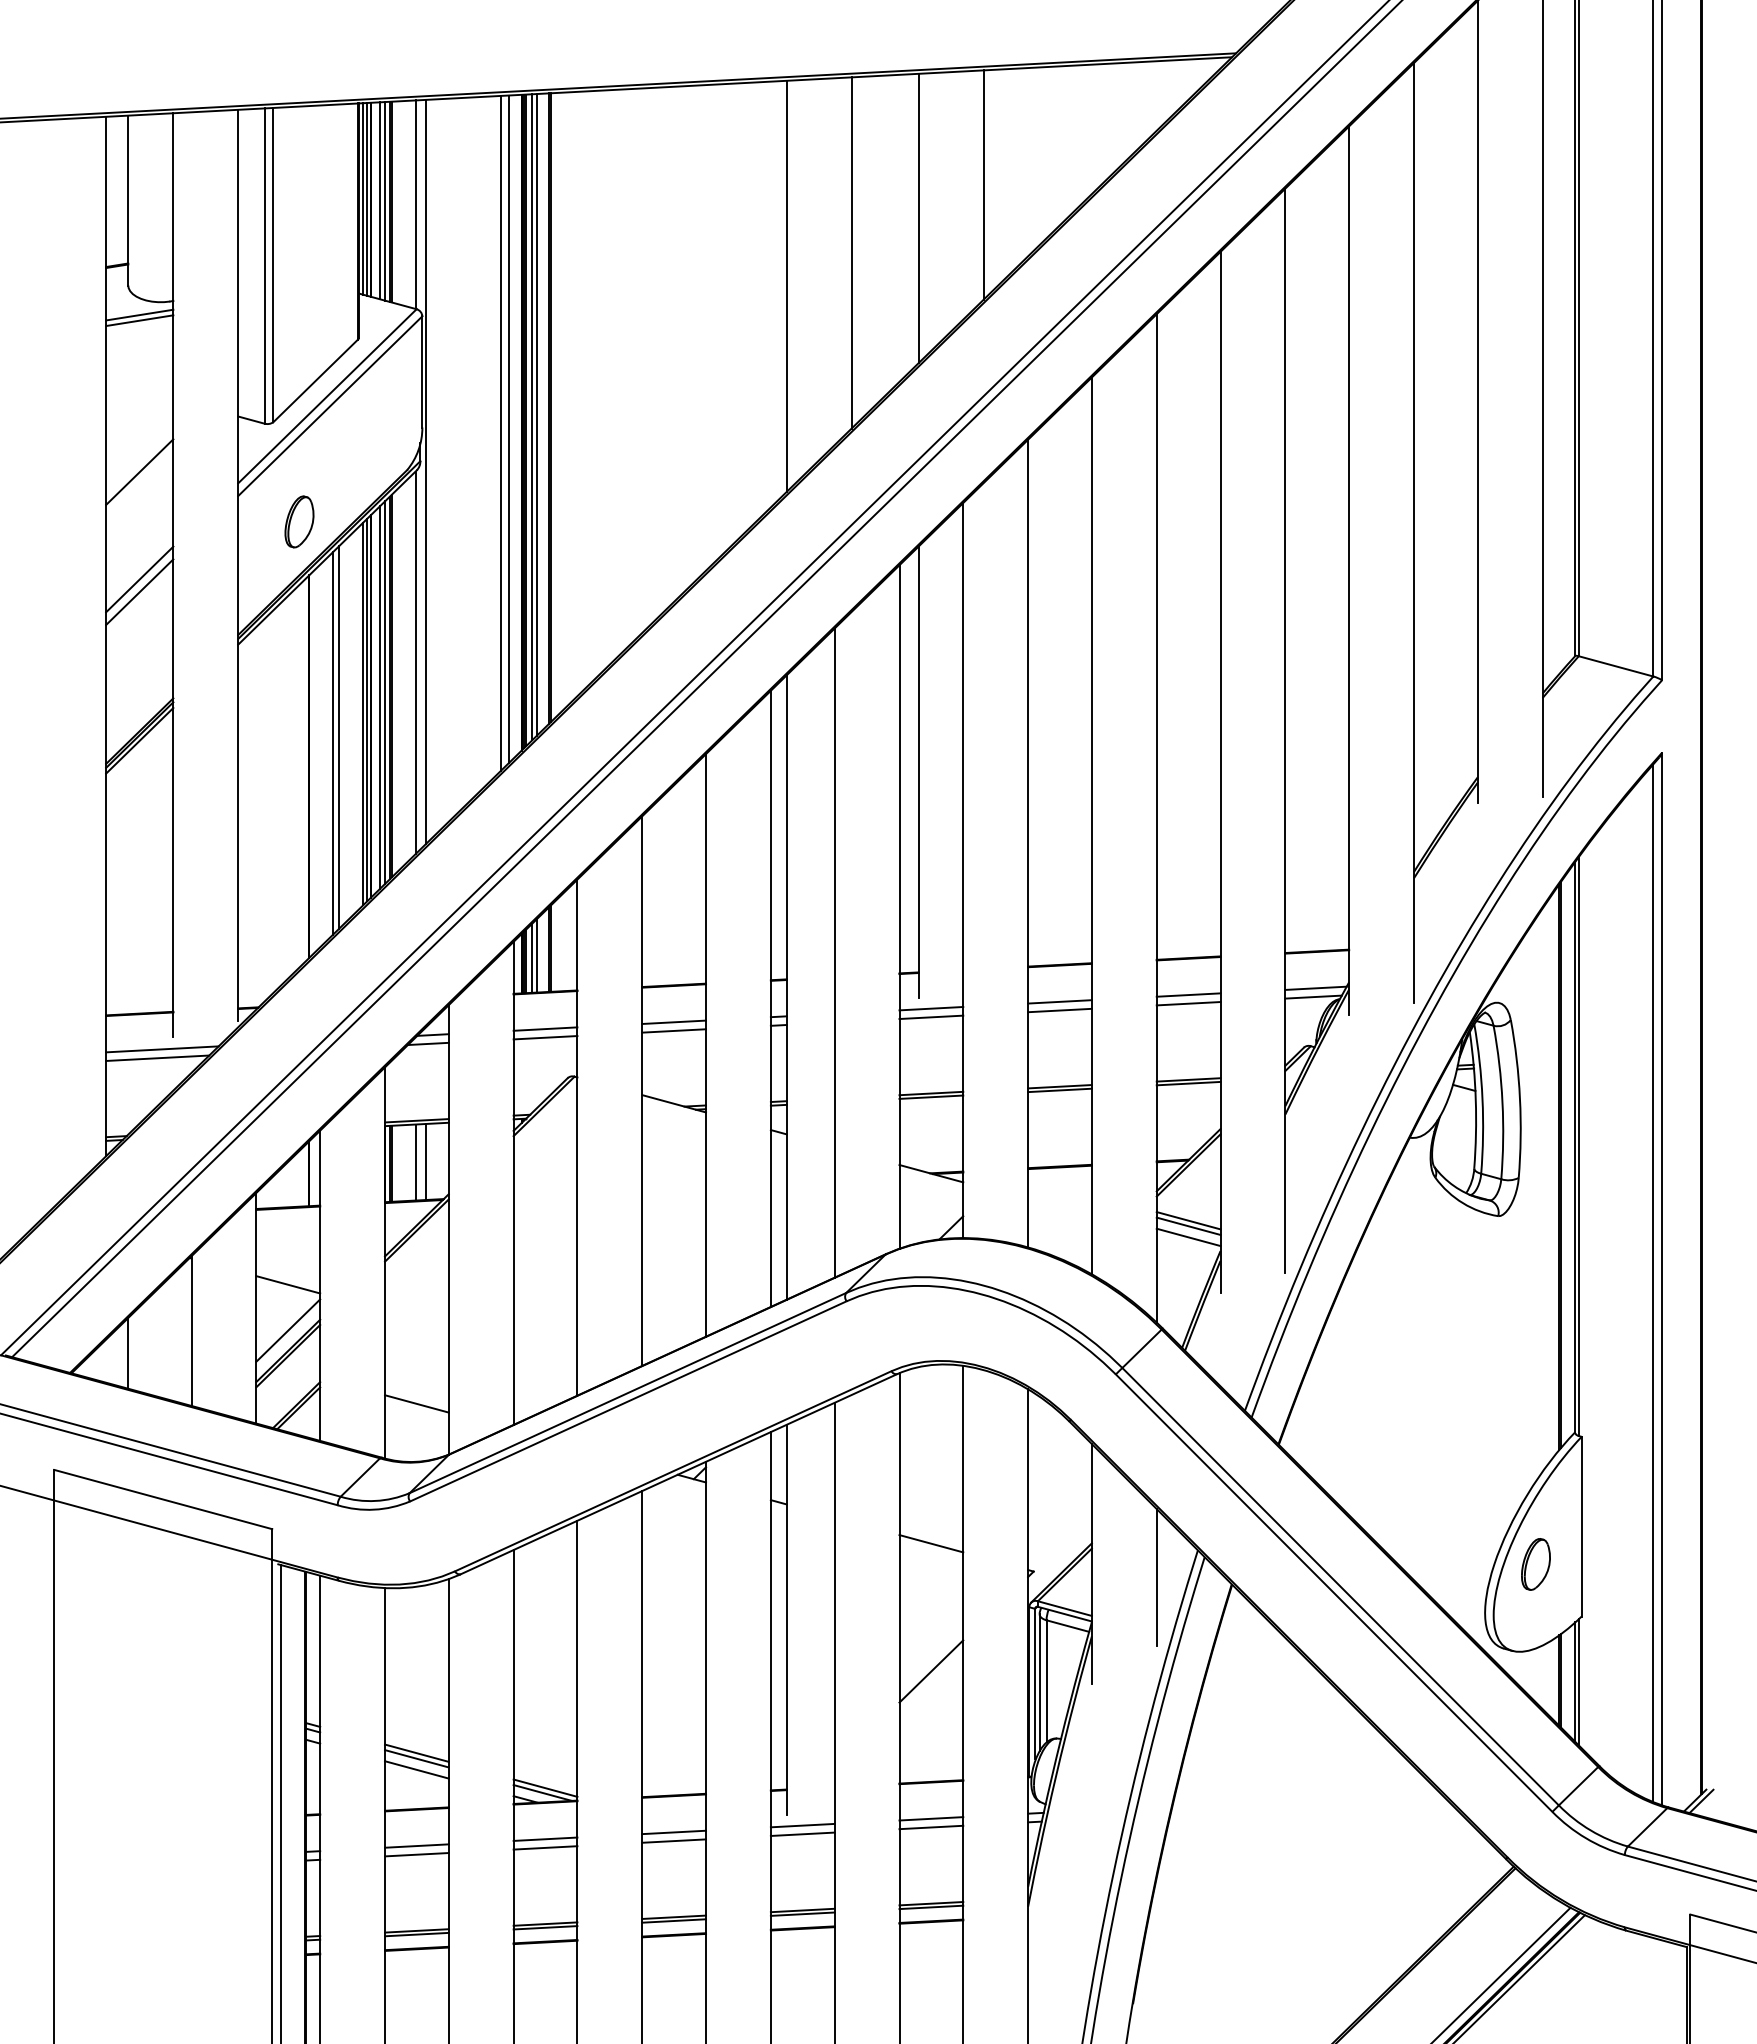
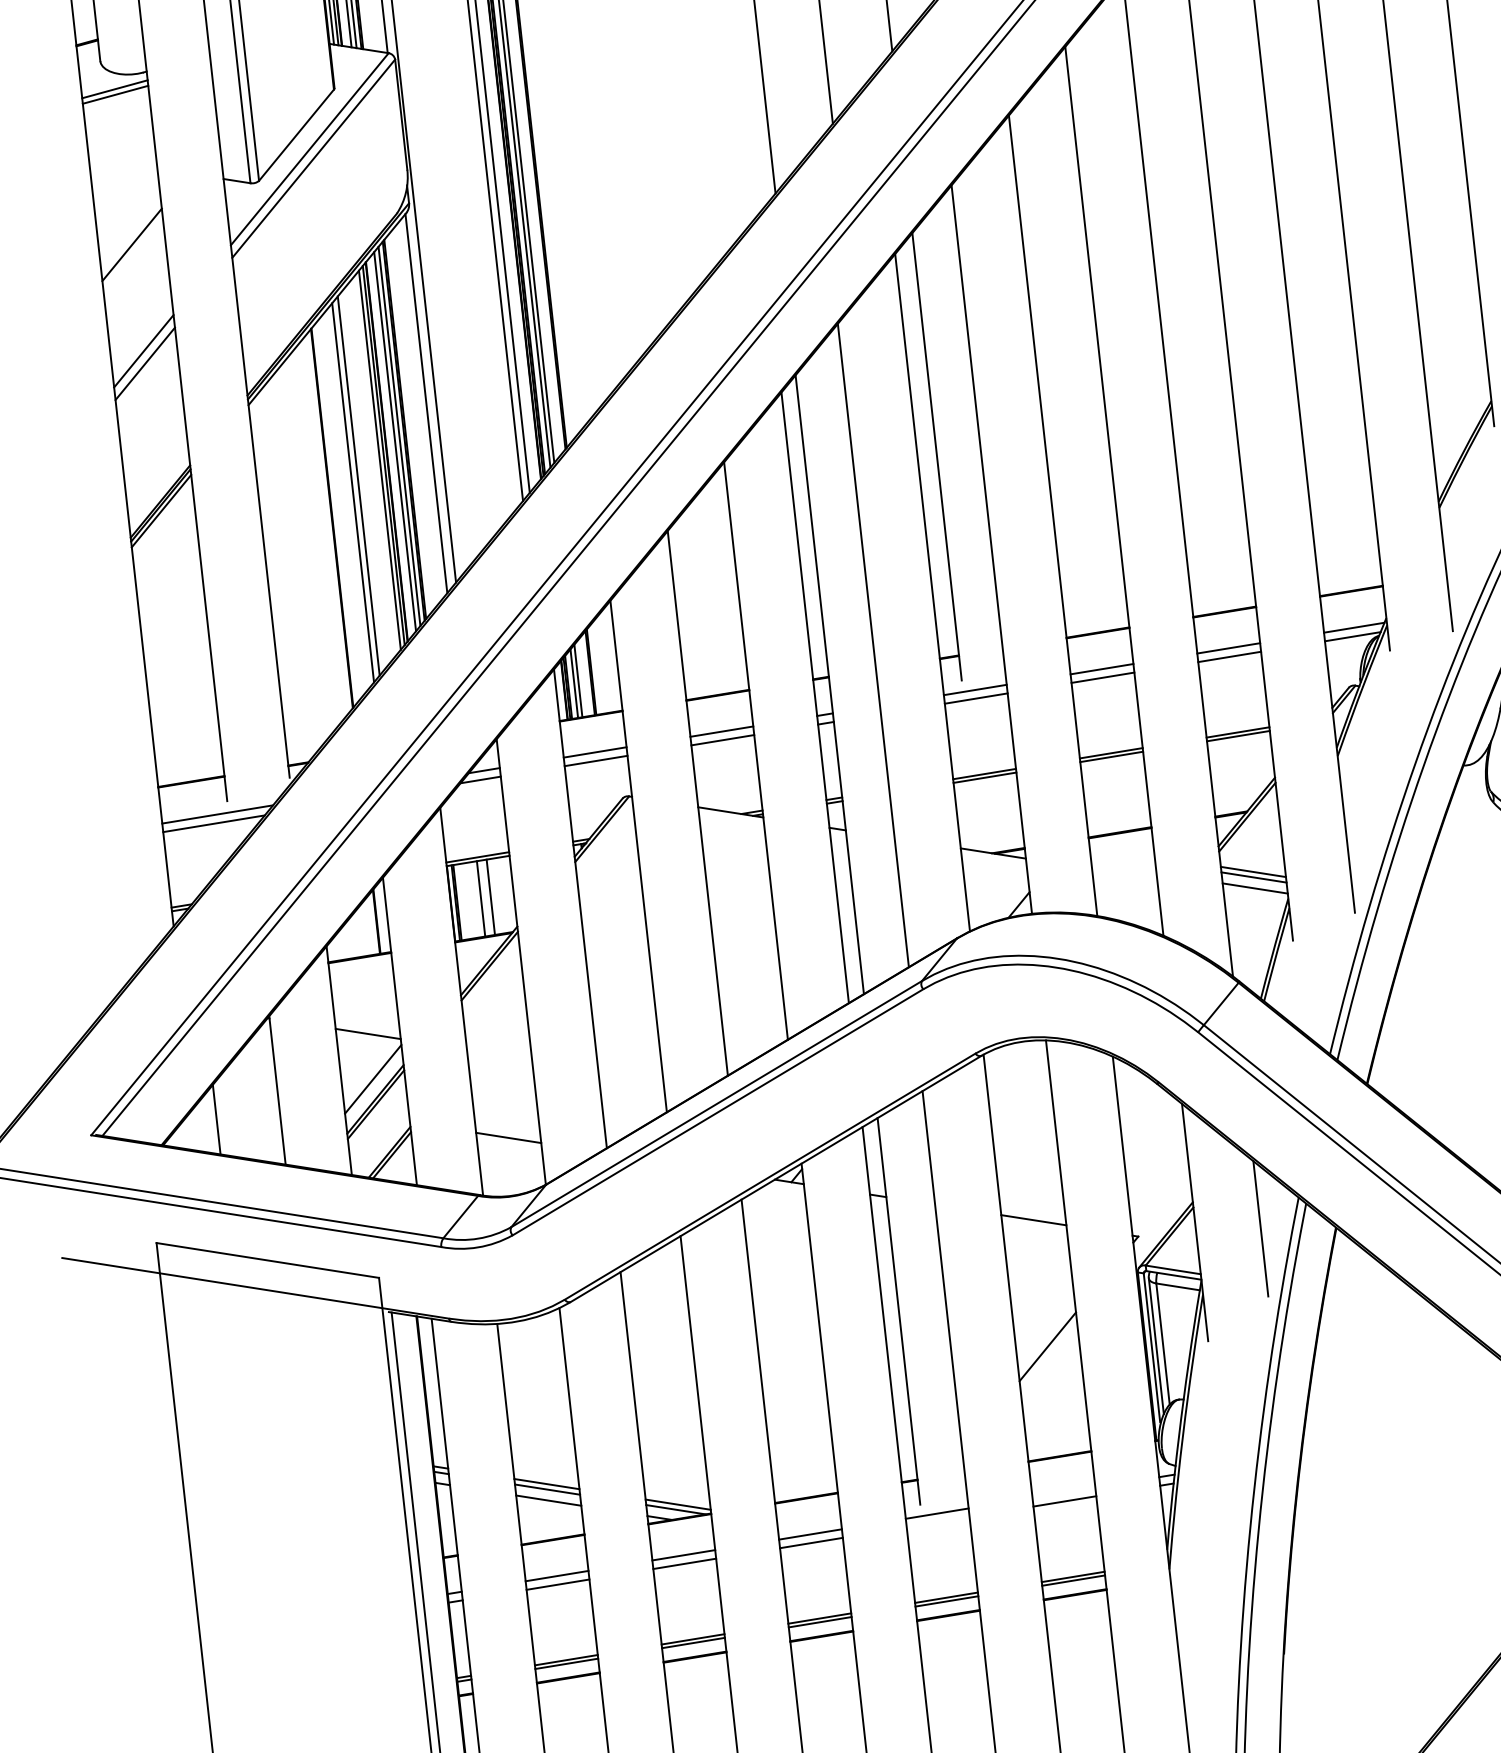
part: (299, 521) -> (295, 276), removed
line: (931, 1818) -> (1064, 1492), removed
line: (802, 1833) -> (937, 1521), removed

